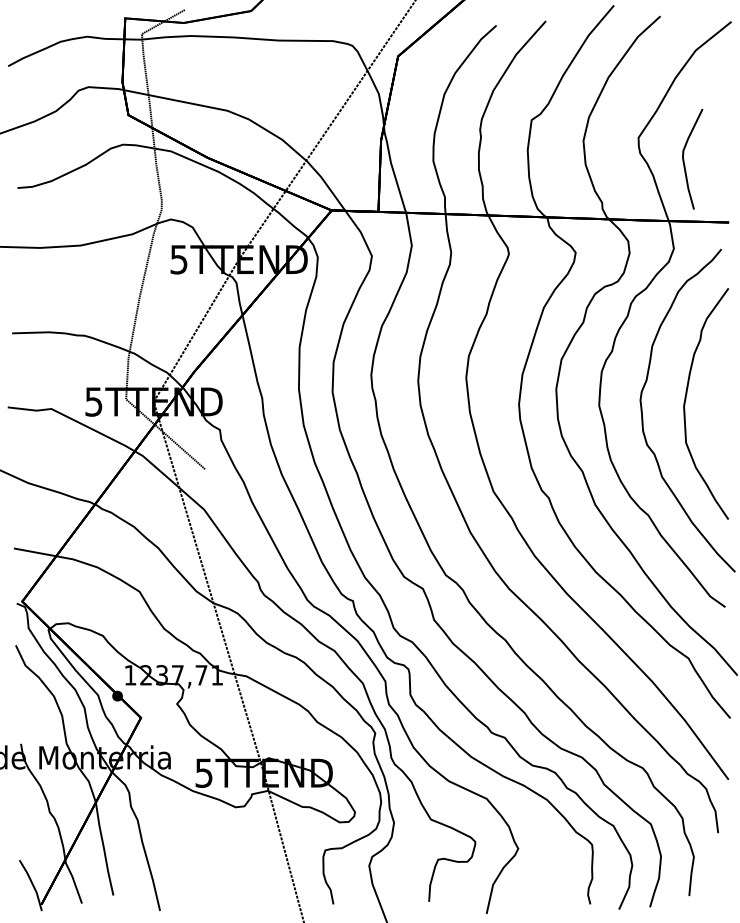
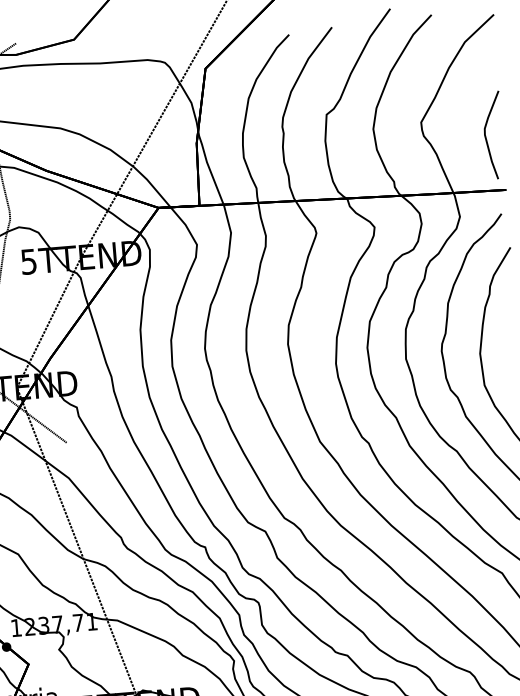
curve: (684, 159) -> (486, 136), moved

